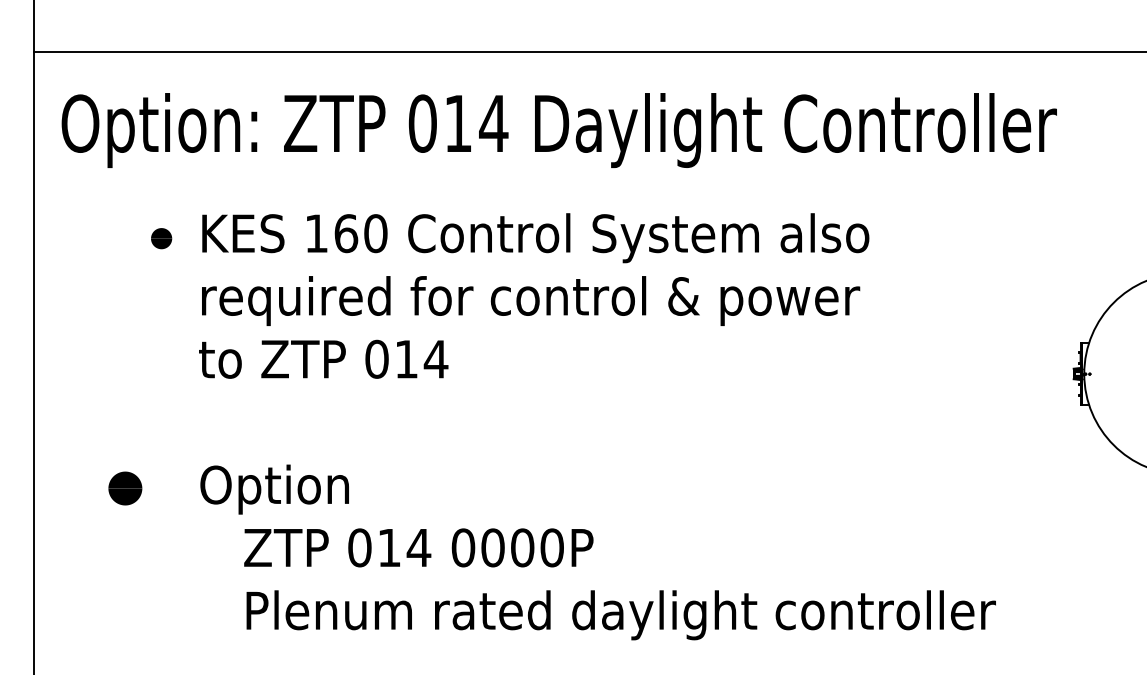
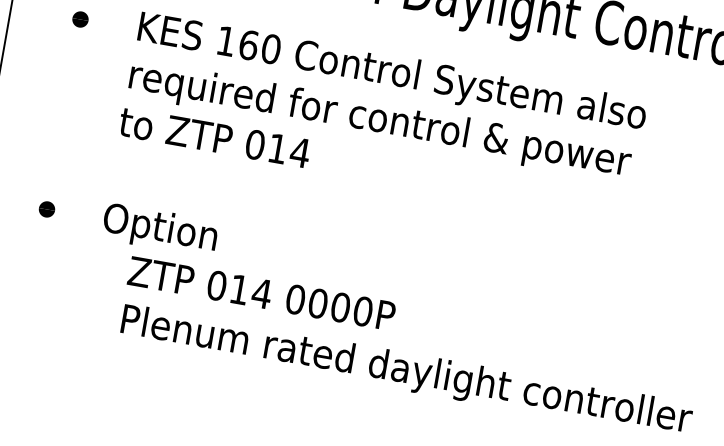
part: (161, 238) -> (80, 19), moved
part: (125, 488) -> (46, 209), size x0.62

